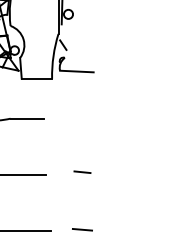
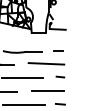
line: (78, 116) -> (58, 50), added
line: (52, 143) -> (46, 63), added
line: (57, 202) -> (48, 91), added

